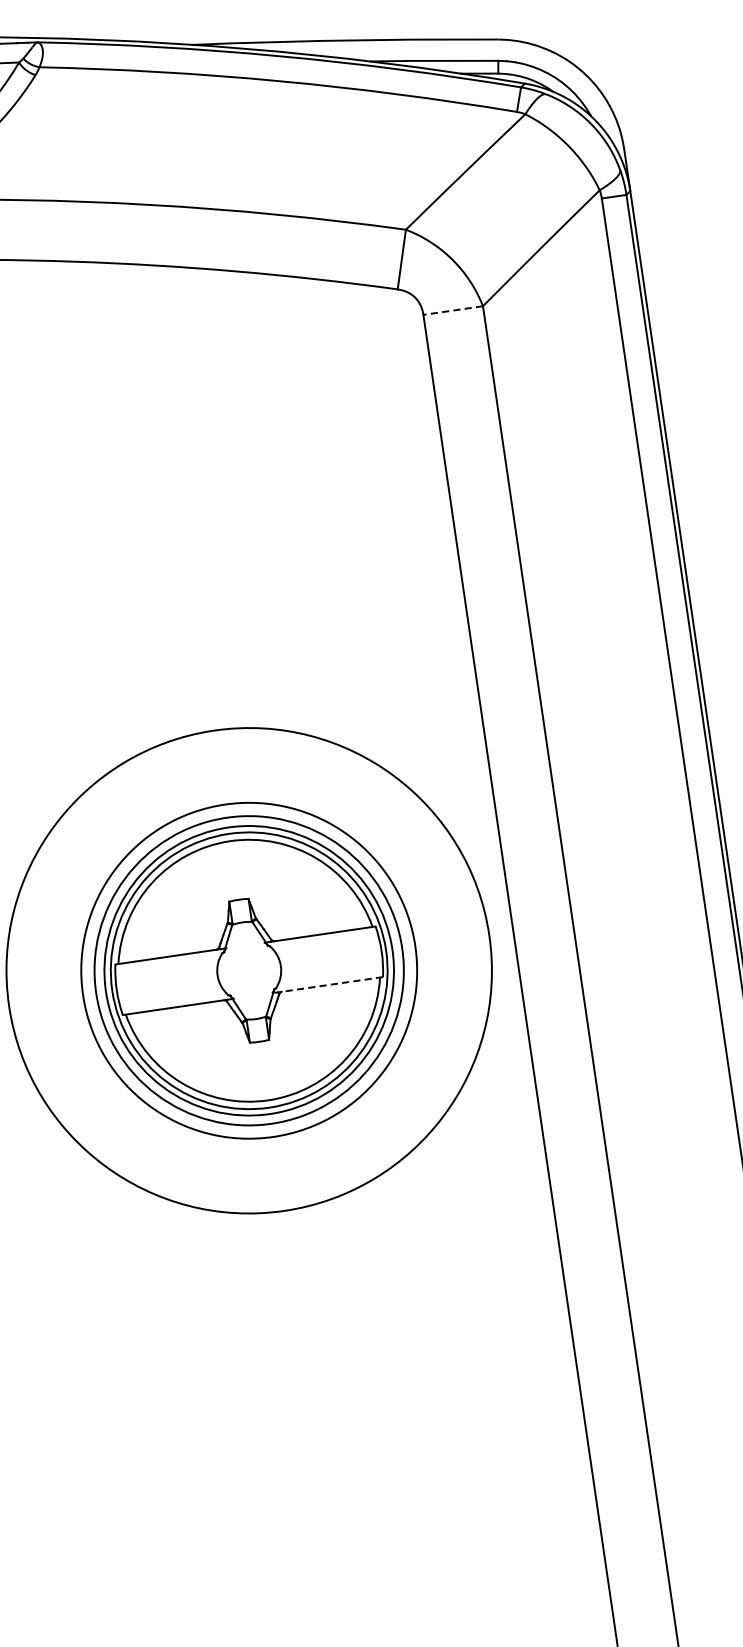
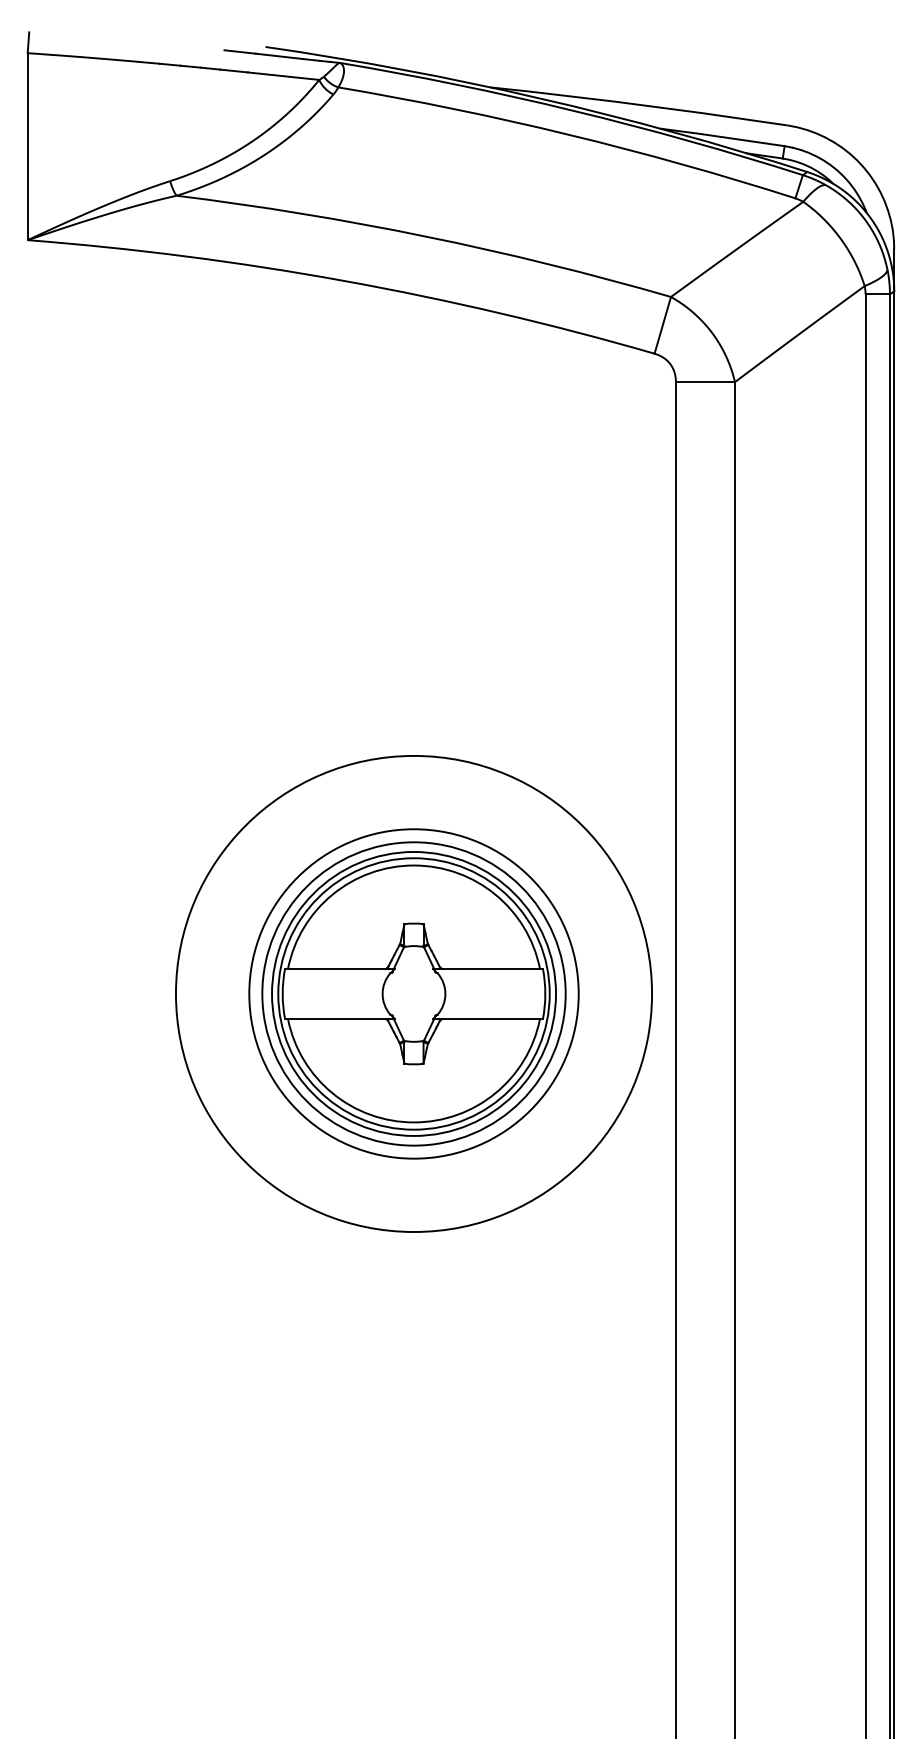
line: (453, 310) -> (705, 382), dashed -> solid
line: (327, 985) -> (487, 1019), dashed -> solid

